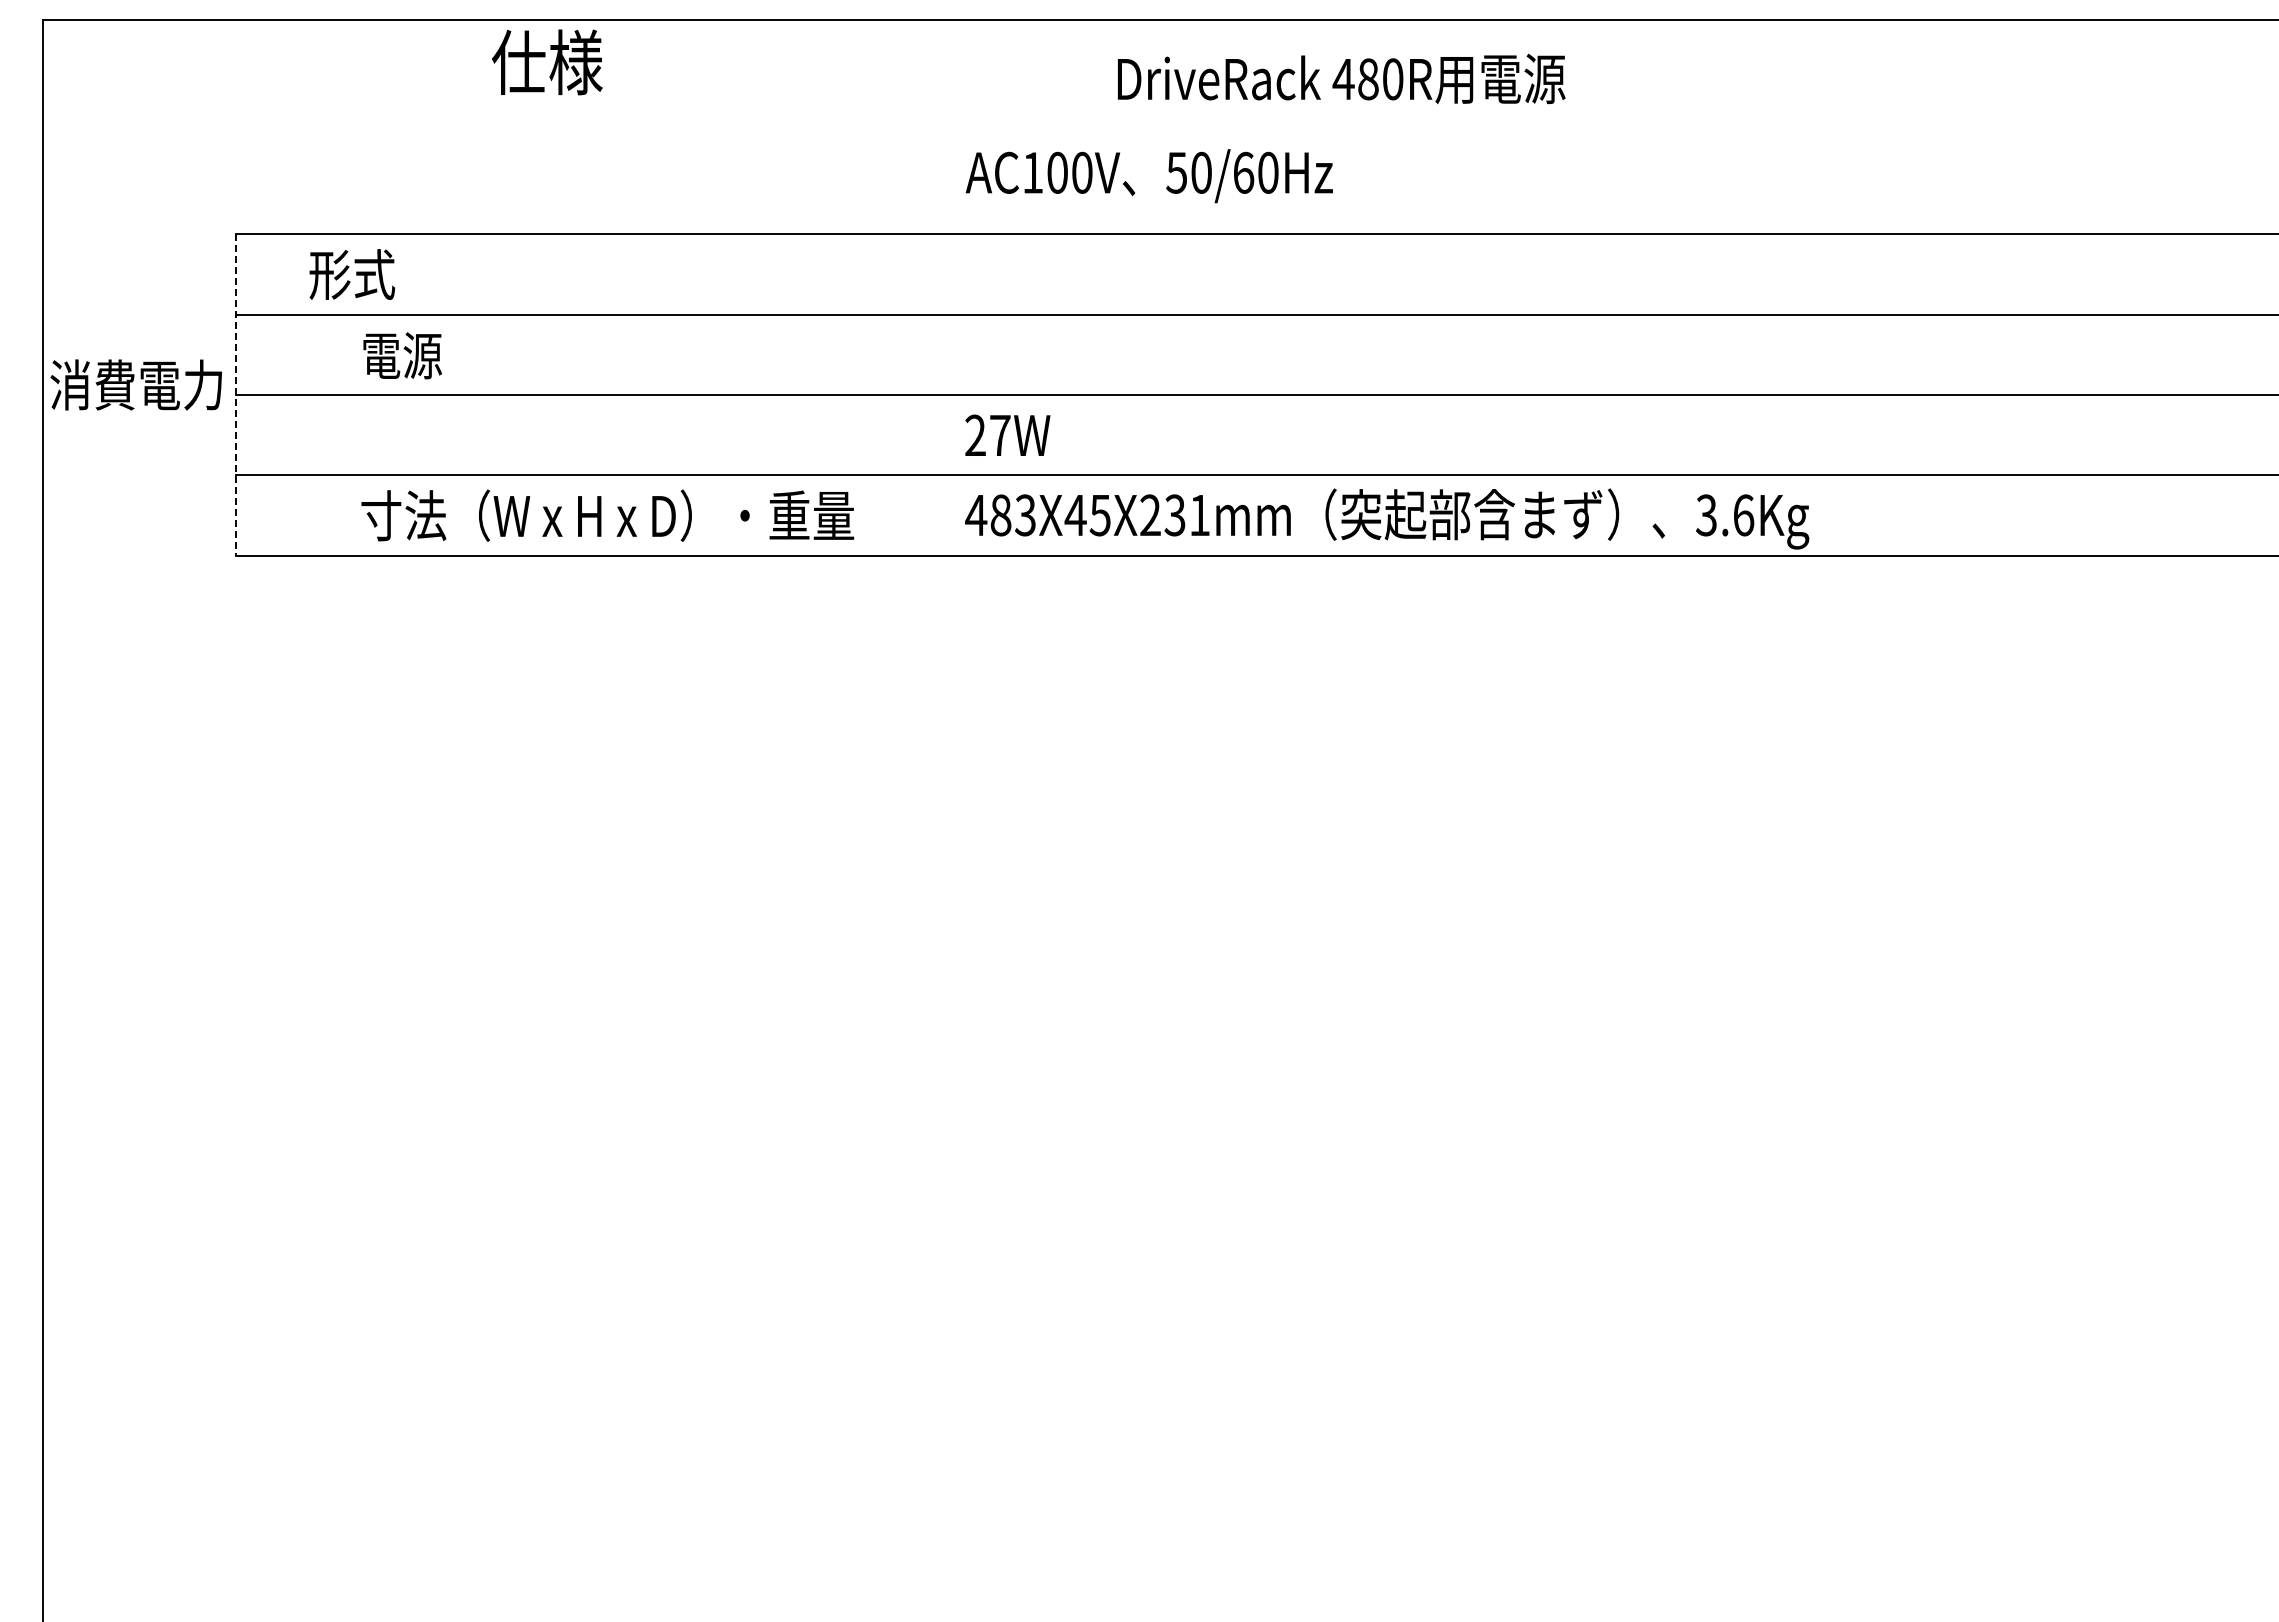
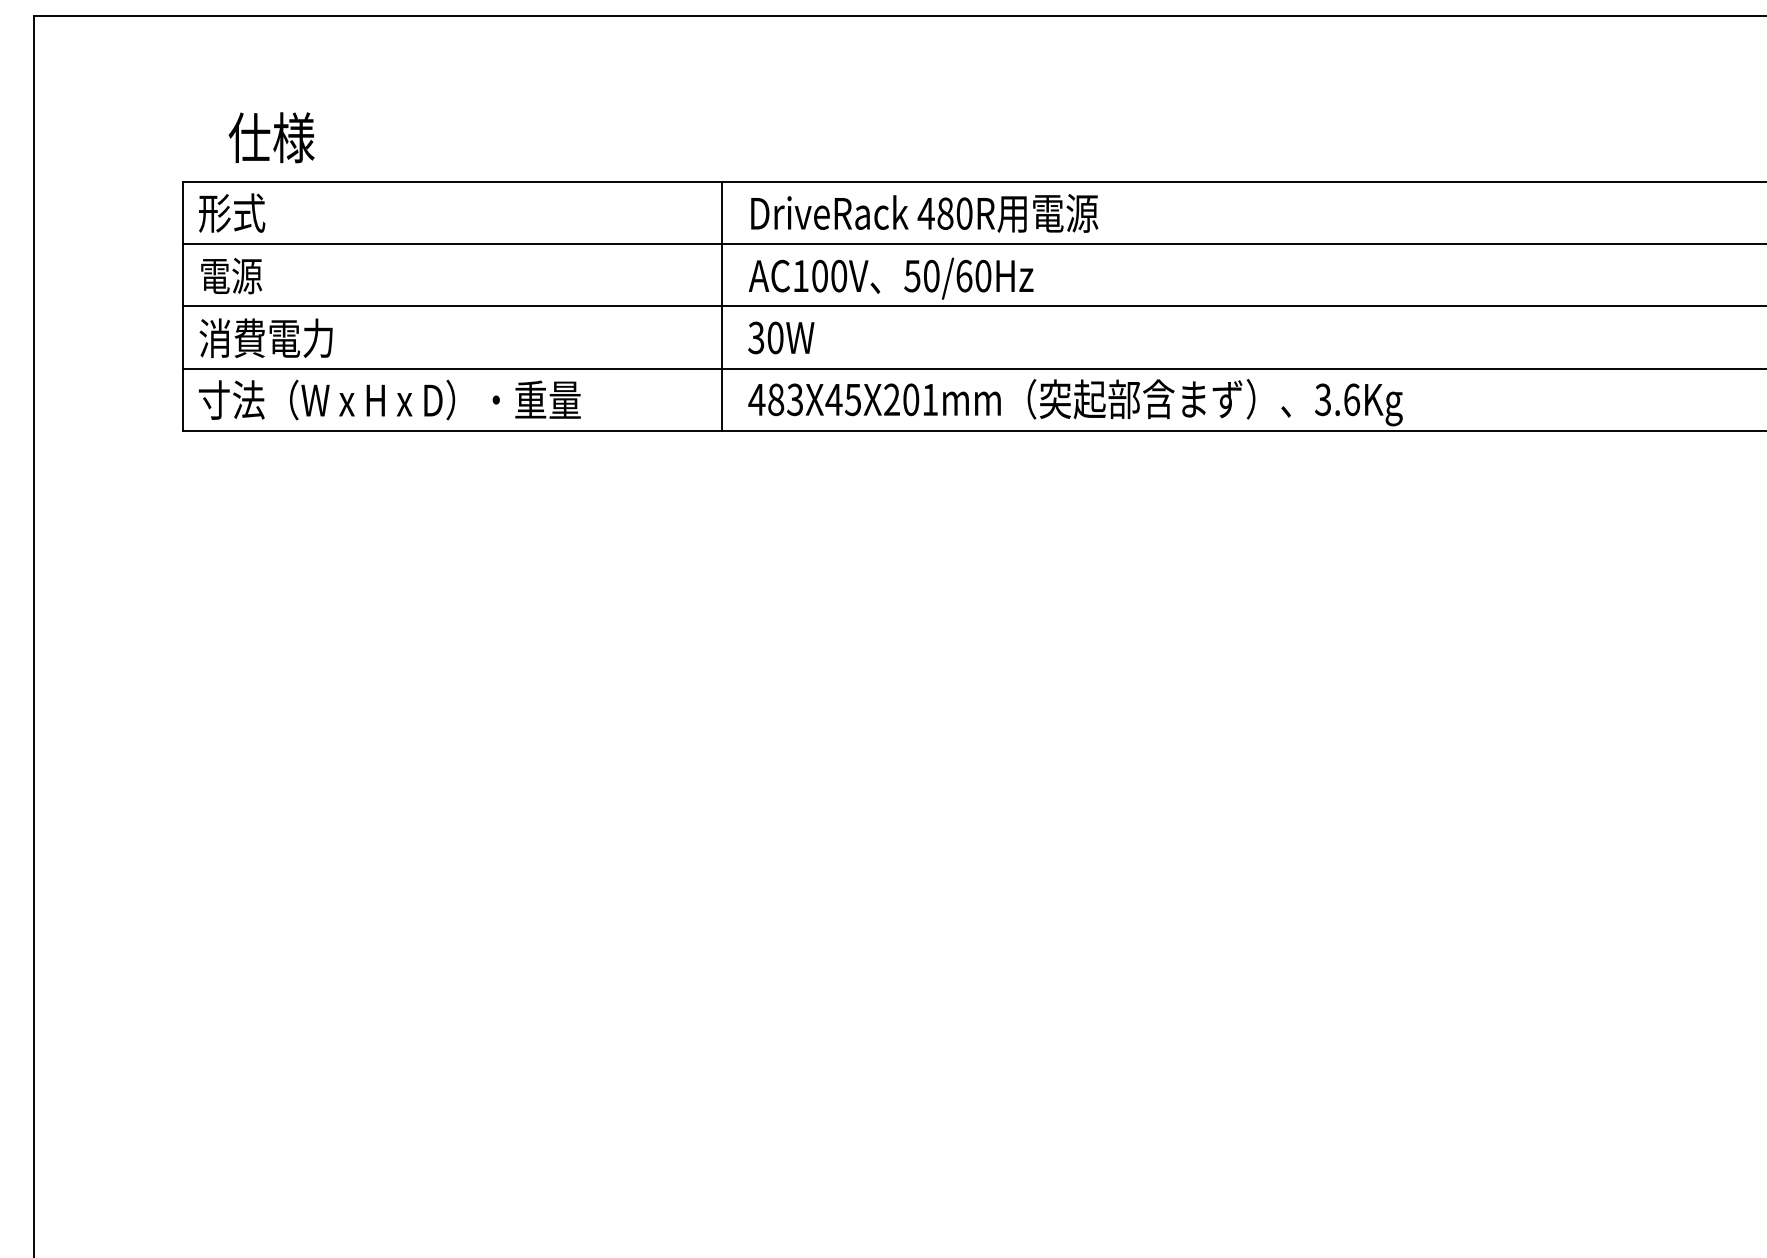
text: (547, 62) -> (271, 137), moved
text: (1341, 78) -> (924, 213), moved
text: (1148, 176) -> (890, 278), moved
text: (352, 274) -> (232, 213), moved
text: (402, 355) -> (231, 275), moved
text: (135, 384) -> (265, 337), moved
line: (235, 394) -> (182, 306), dashed -> solid
line: (931, 394) -> (722, 306), added
text: (987, 435) -> (765, 337), 27W -> 30W
text: (607, 515) -> (389, 399), moved
text: (1174, 515) -> (910, 399), 483X45X231mm -> 483X45X201mm

